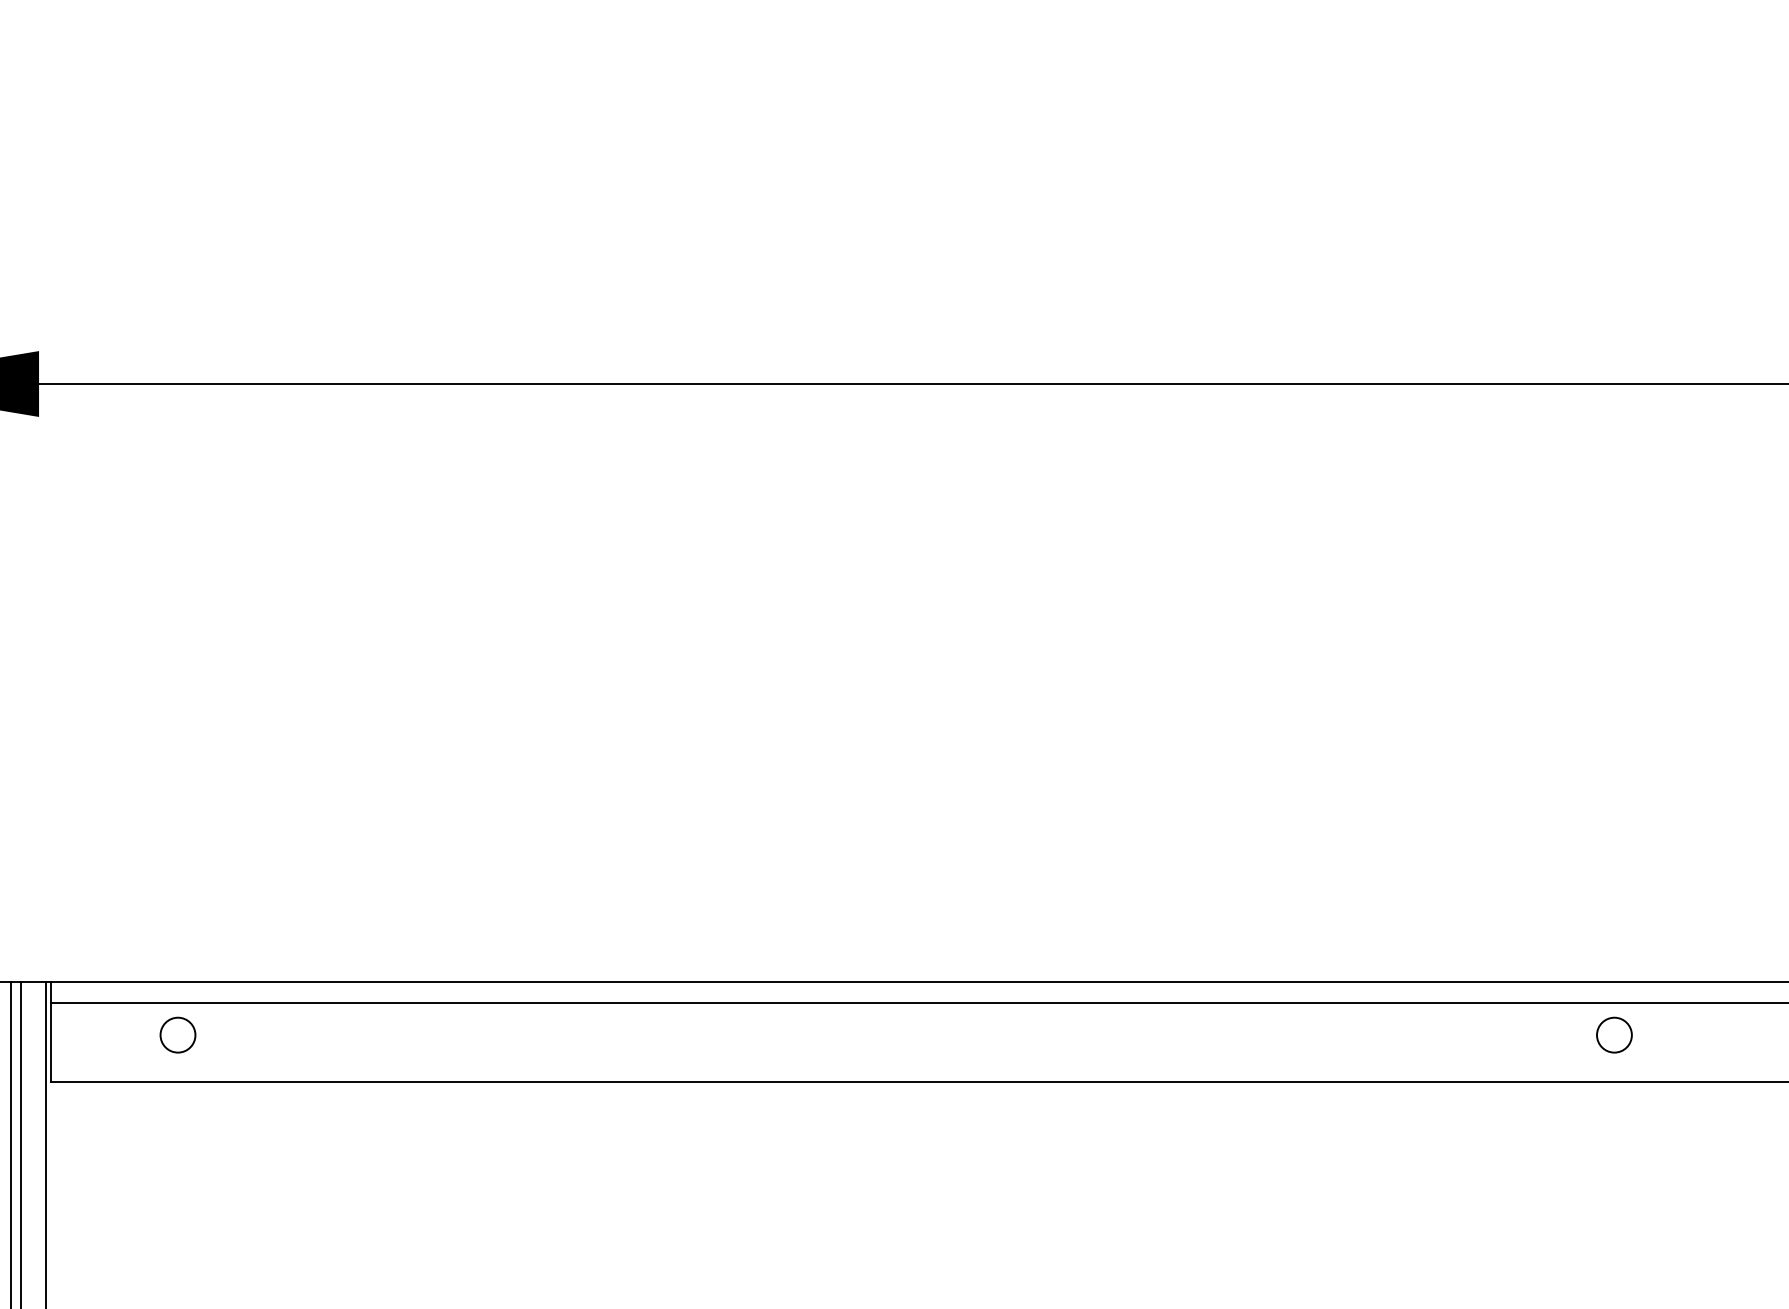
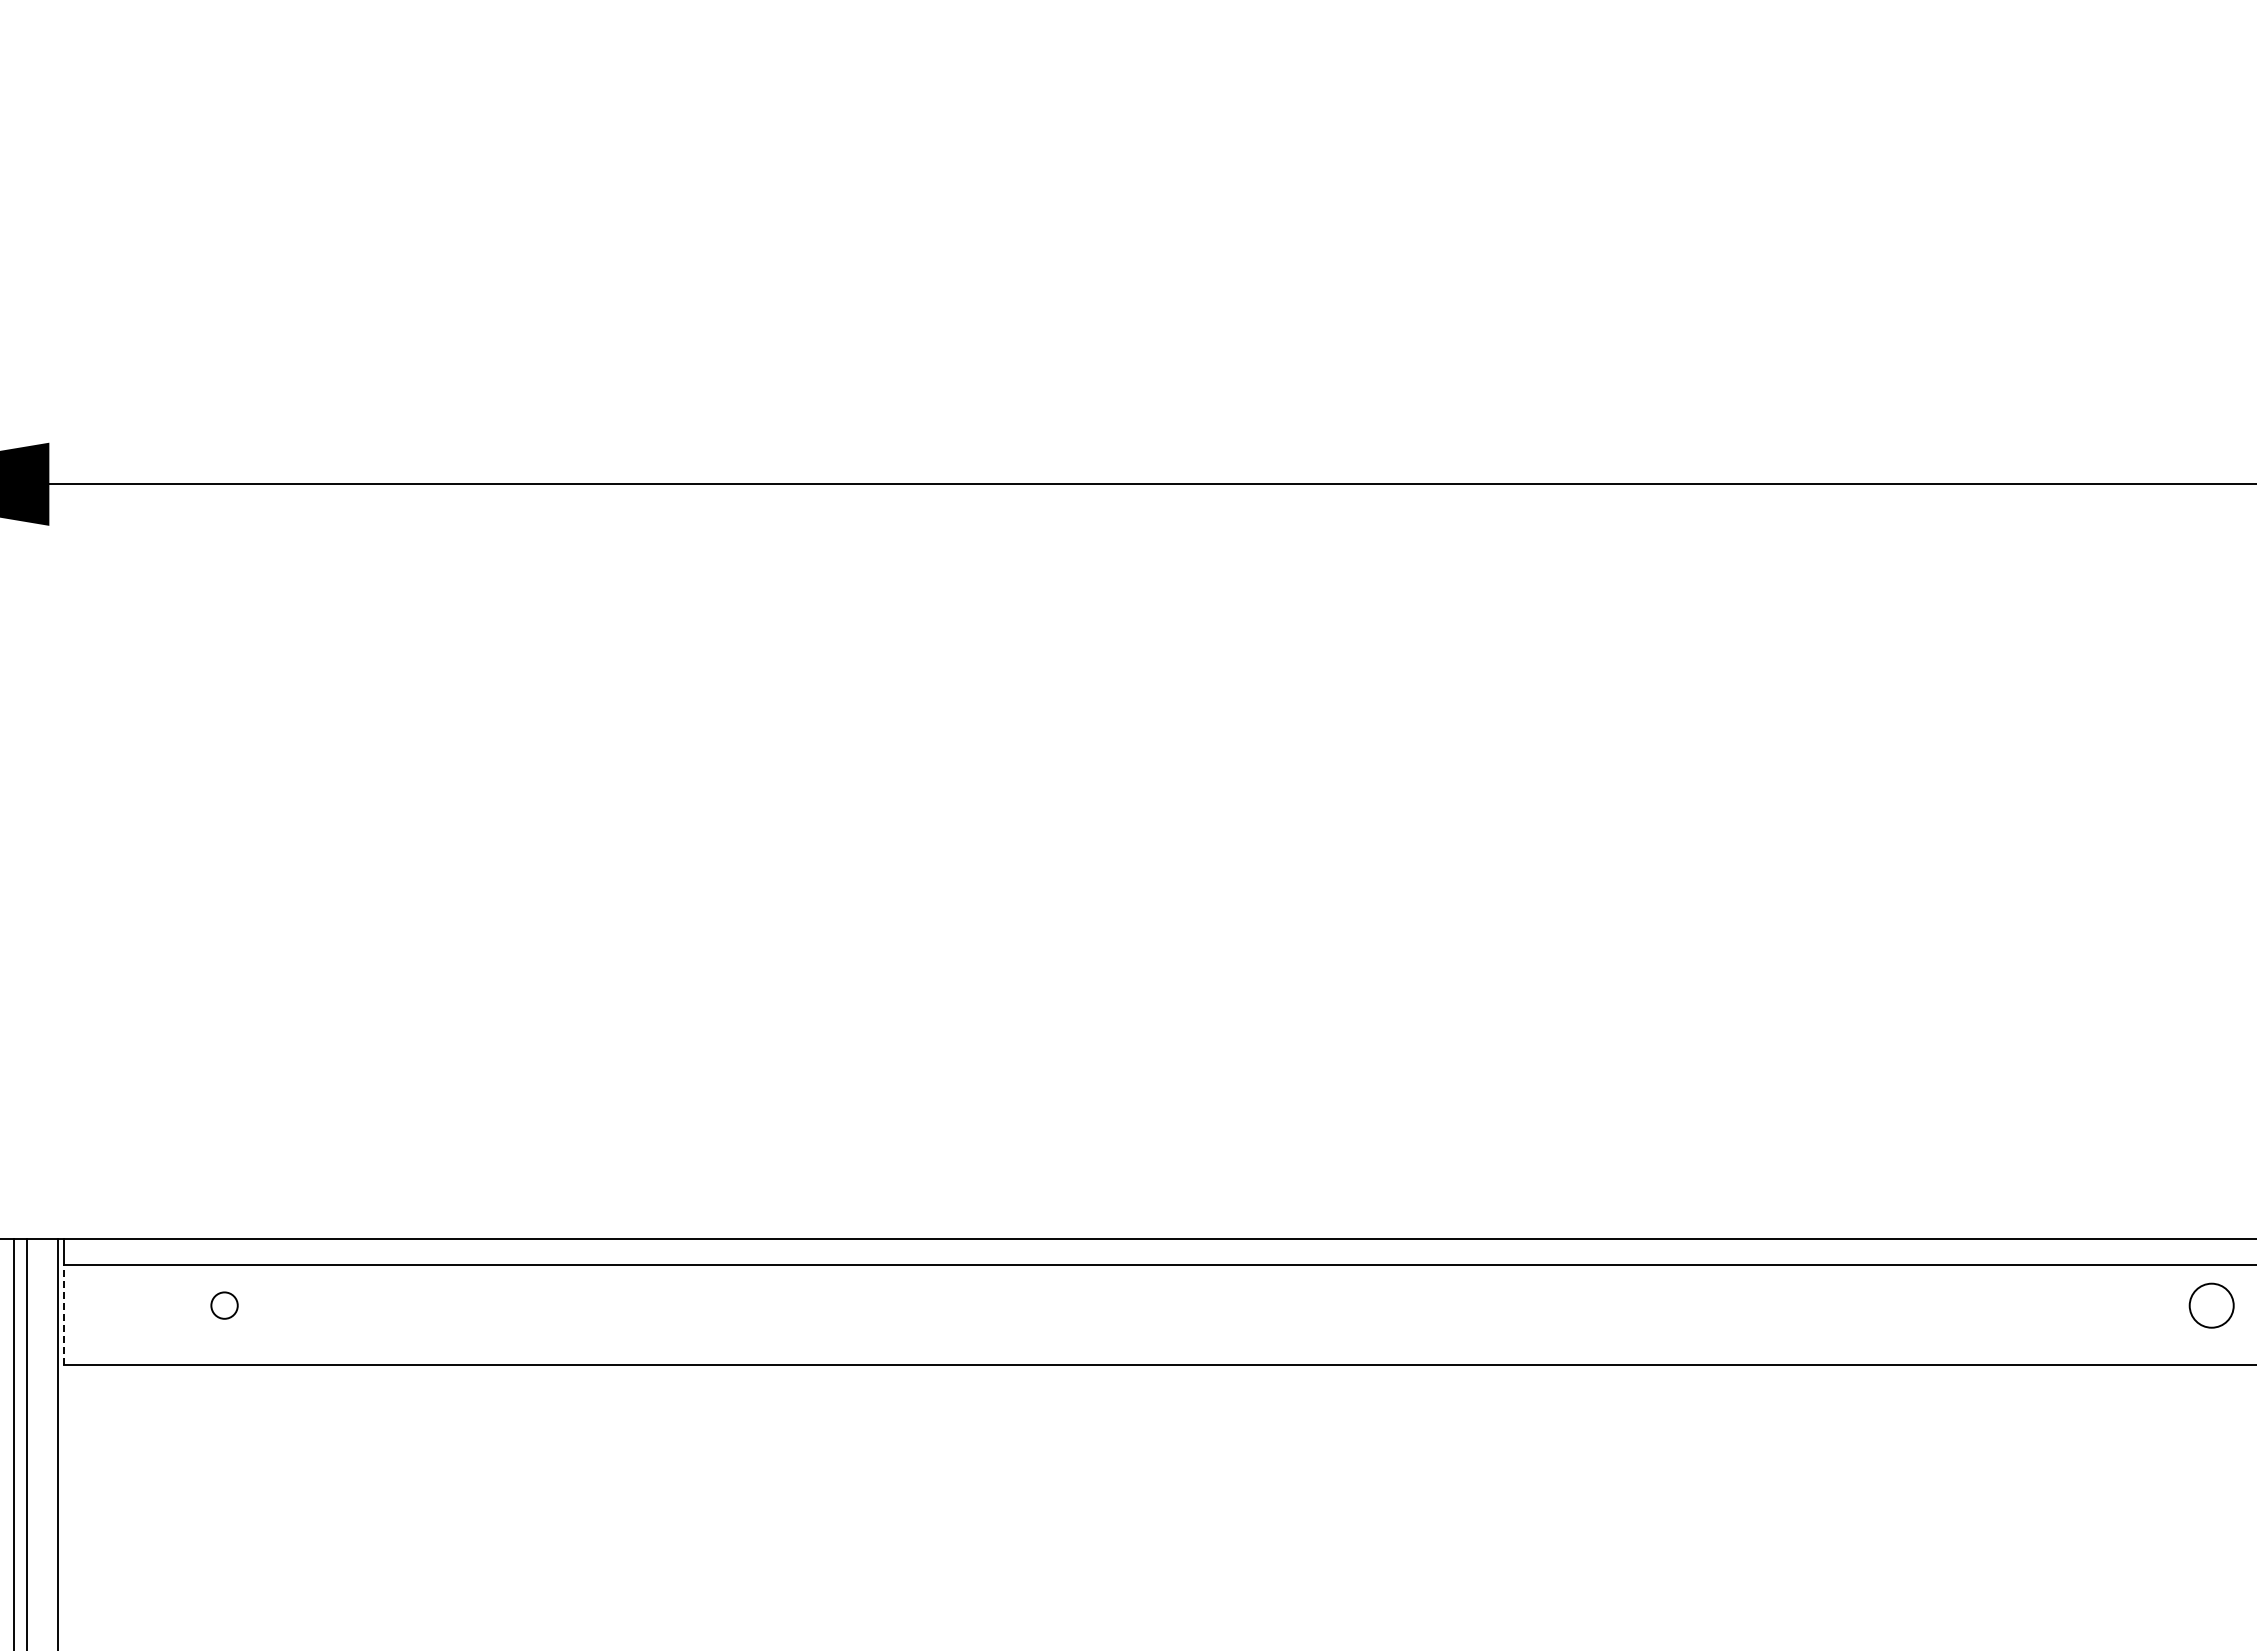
circle: (177, 1034) -> (224, 1305), size x0.6
circle: (1614, 1034) -> (2211, 1305), moved
line: (51, 1042) -> (64, 1315), solid -> dashed

